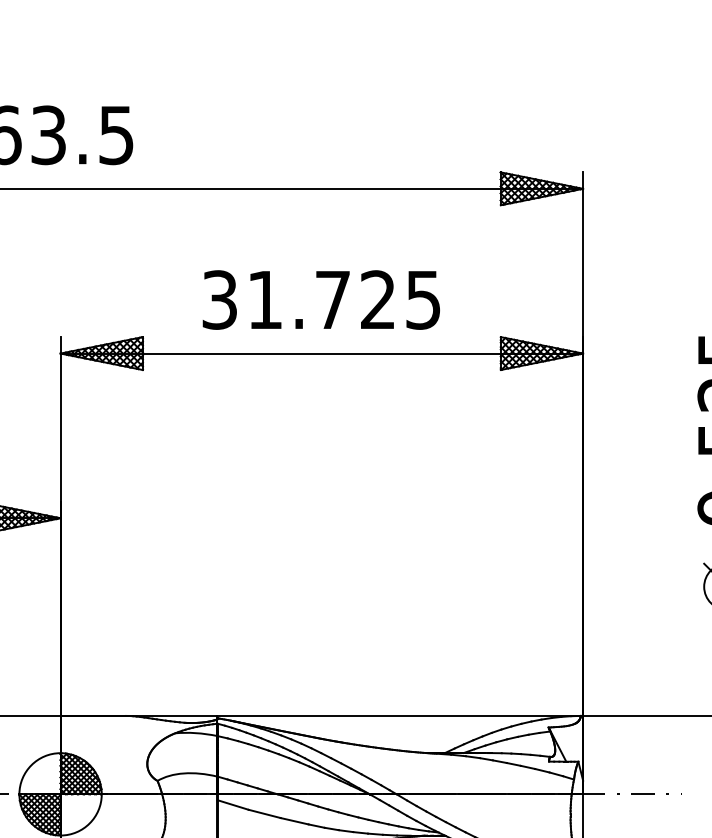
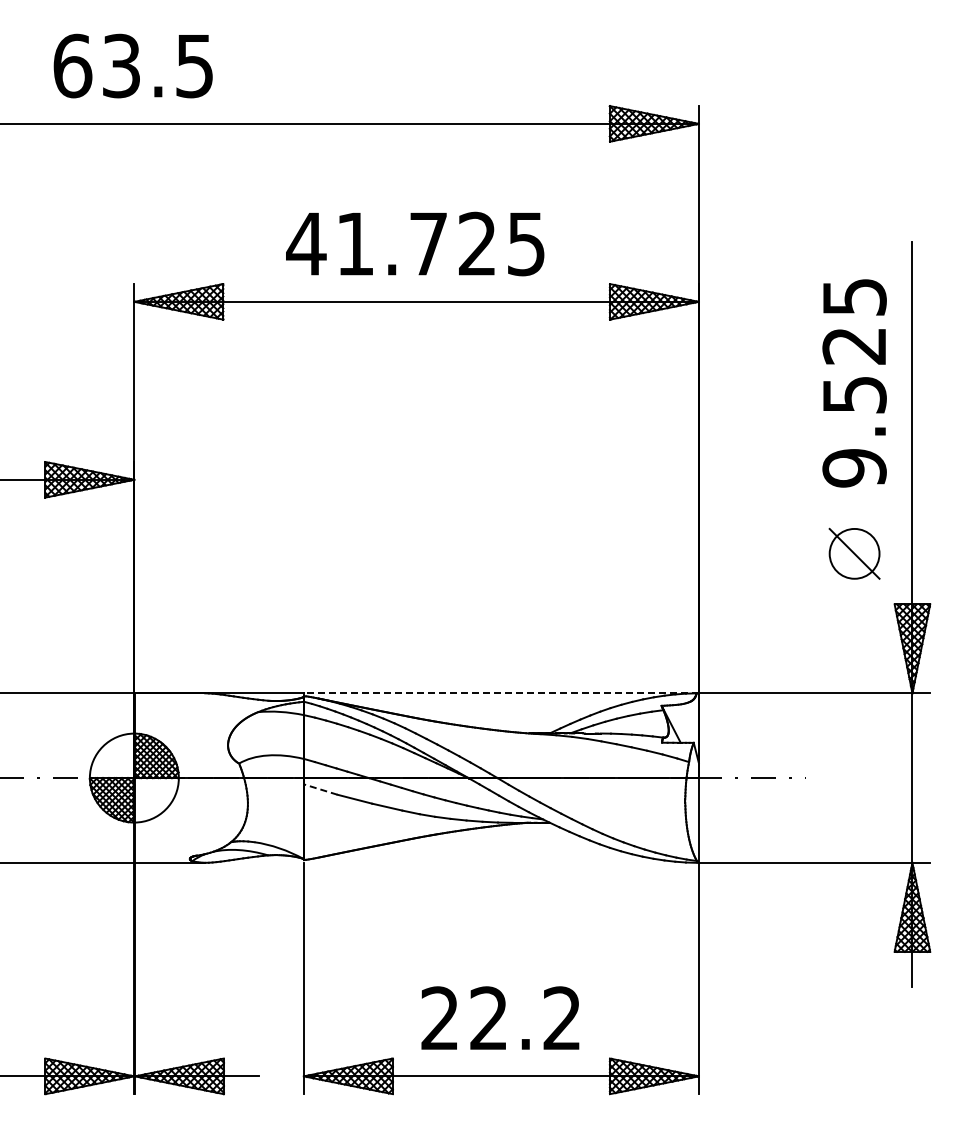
text: (219, 299) -> (306, 243), 31.725 -> 41.725
line: (400, 716) -> (501, 693), solid -> dashed
line: (232, 804) -> (320, 789), solid -> dashed

